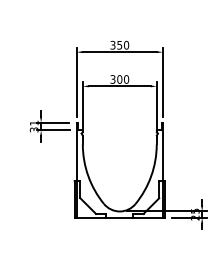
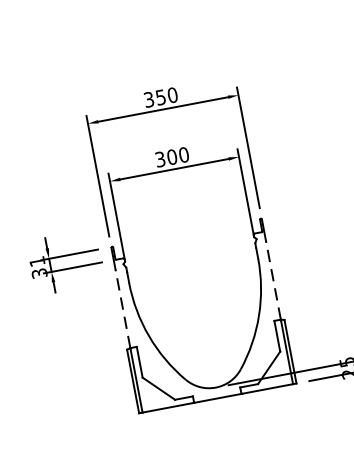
line: (76, 157) -> (122, 307), solid -> dashed
line: (162, 157) -> (272, 279), solid -> dashed

